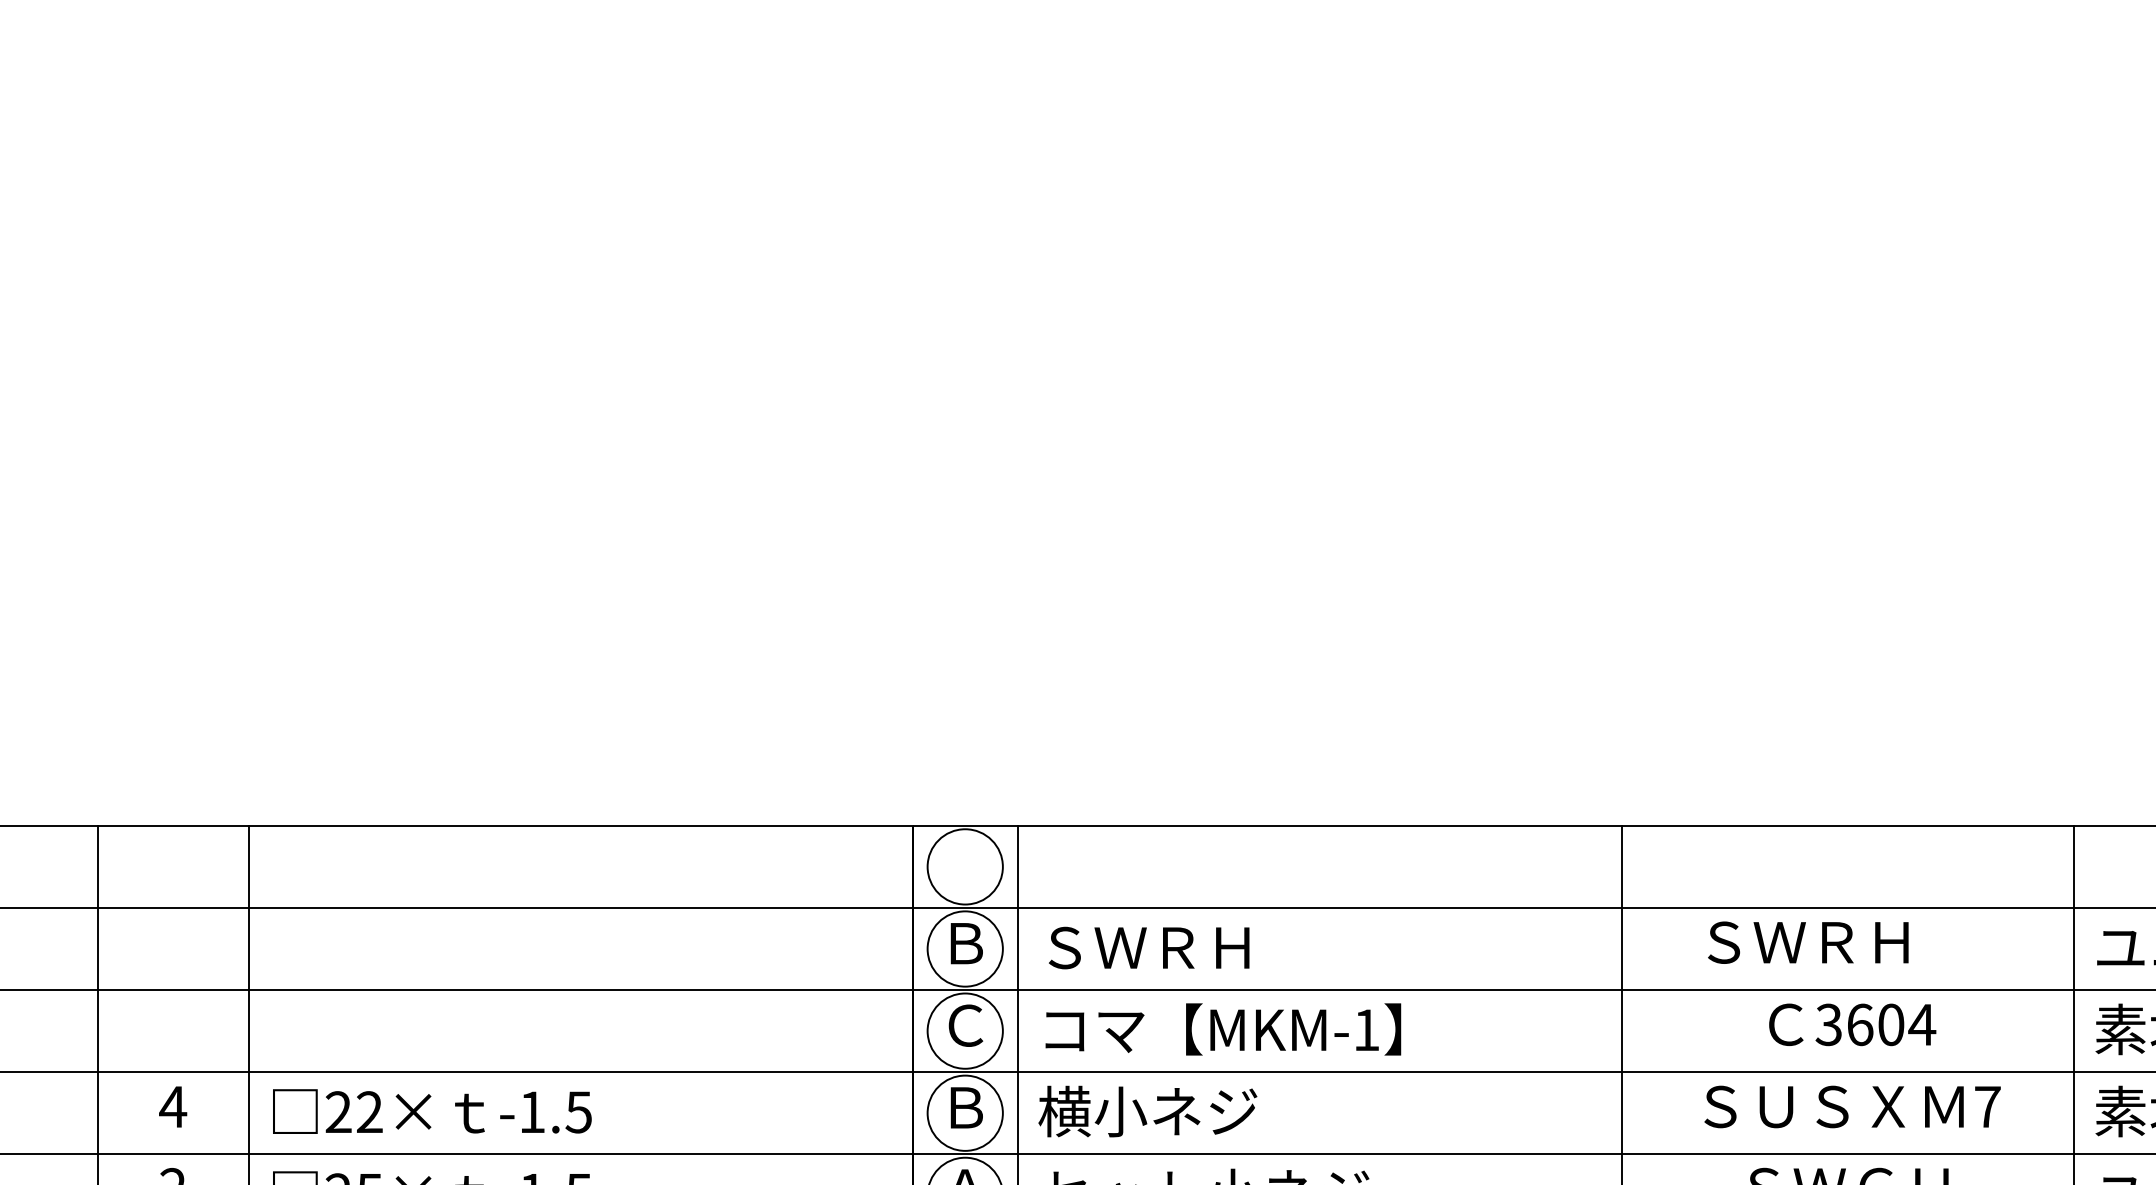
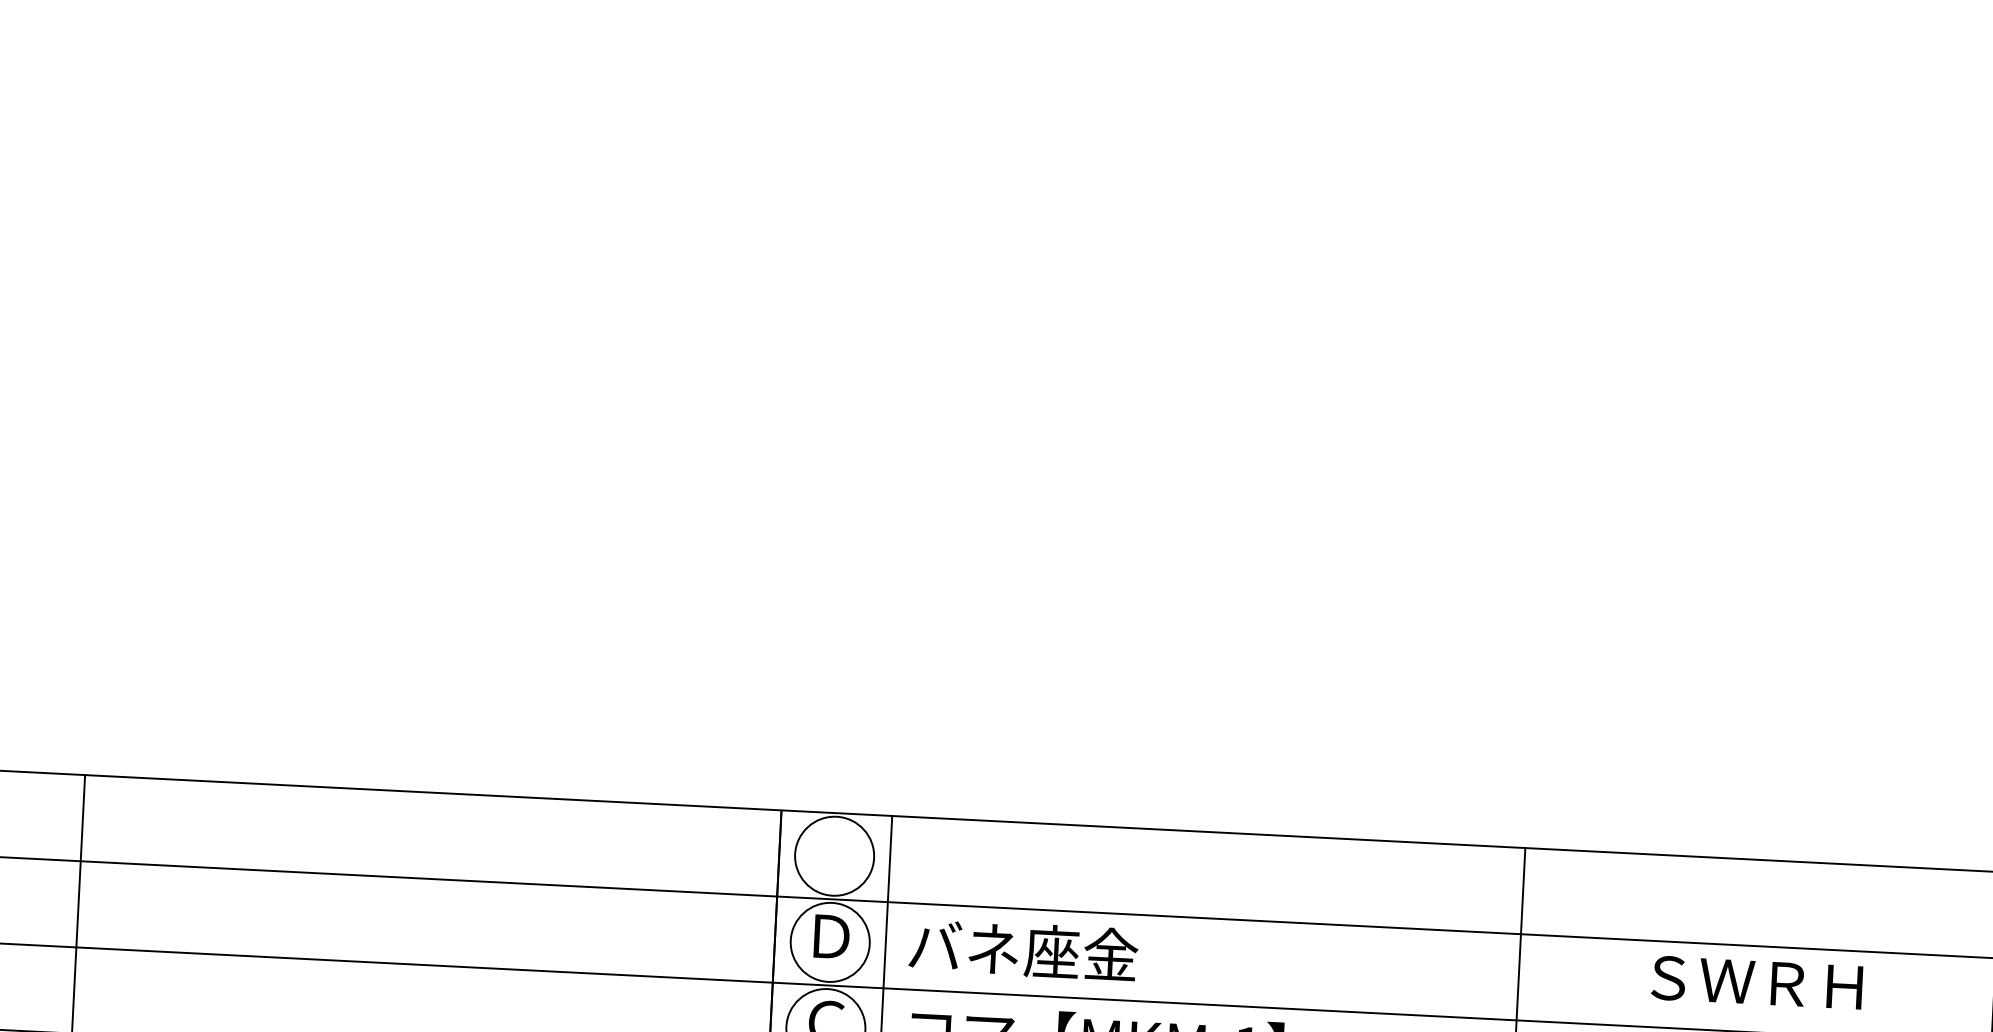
text: (1808, 942) -> (1757, 982), moved
text: (966, 943) -> (831, 936), Ｂ -> Ｄ
text: (1149, 946) -> (1023, 949), ＳＷＲＨ -> バネ座金

